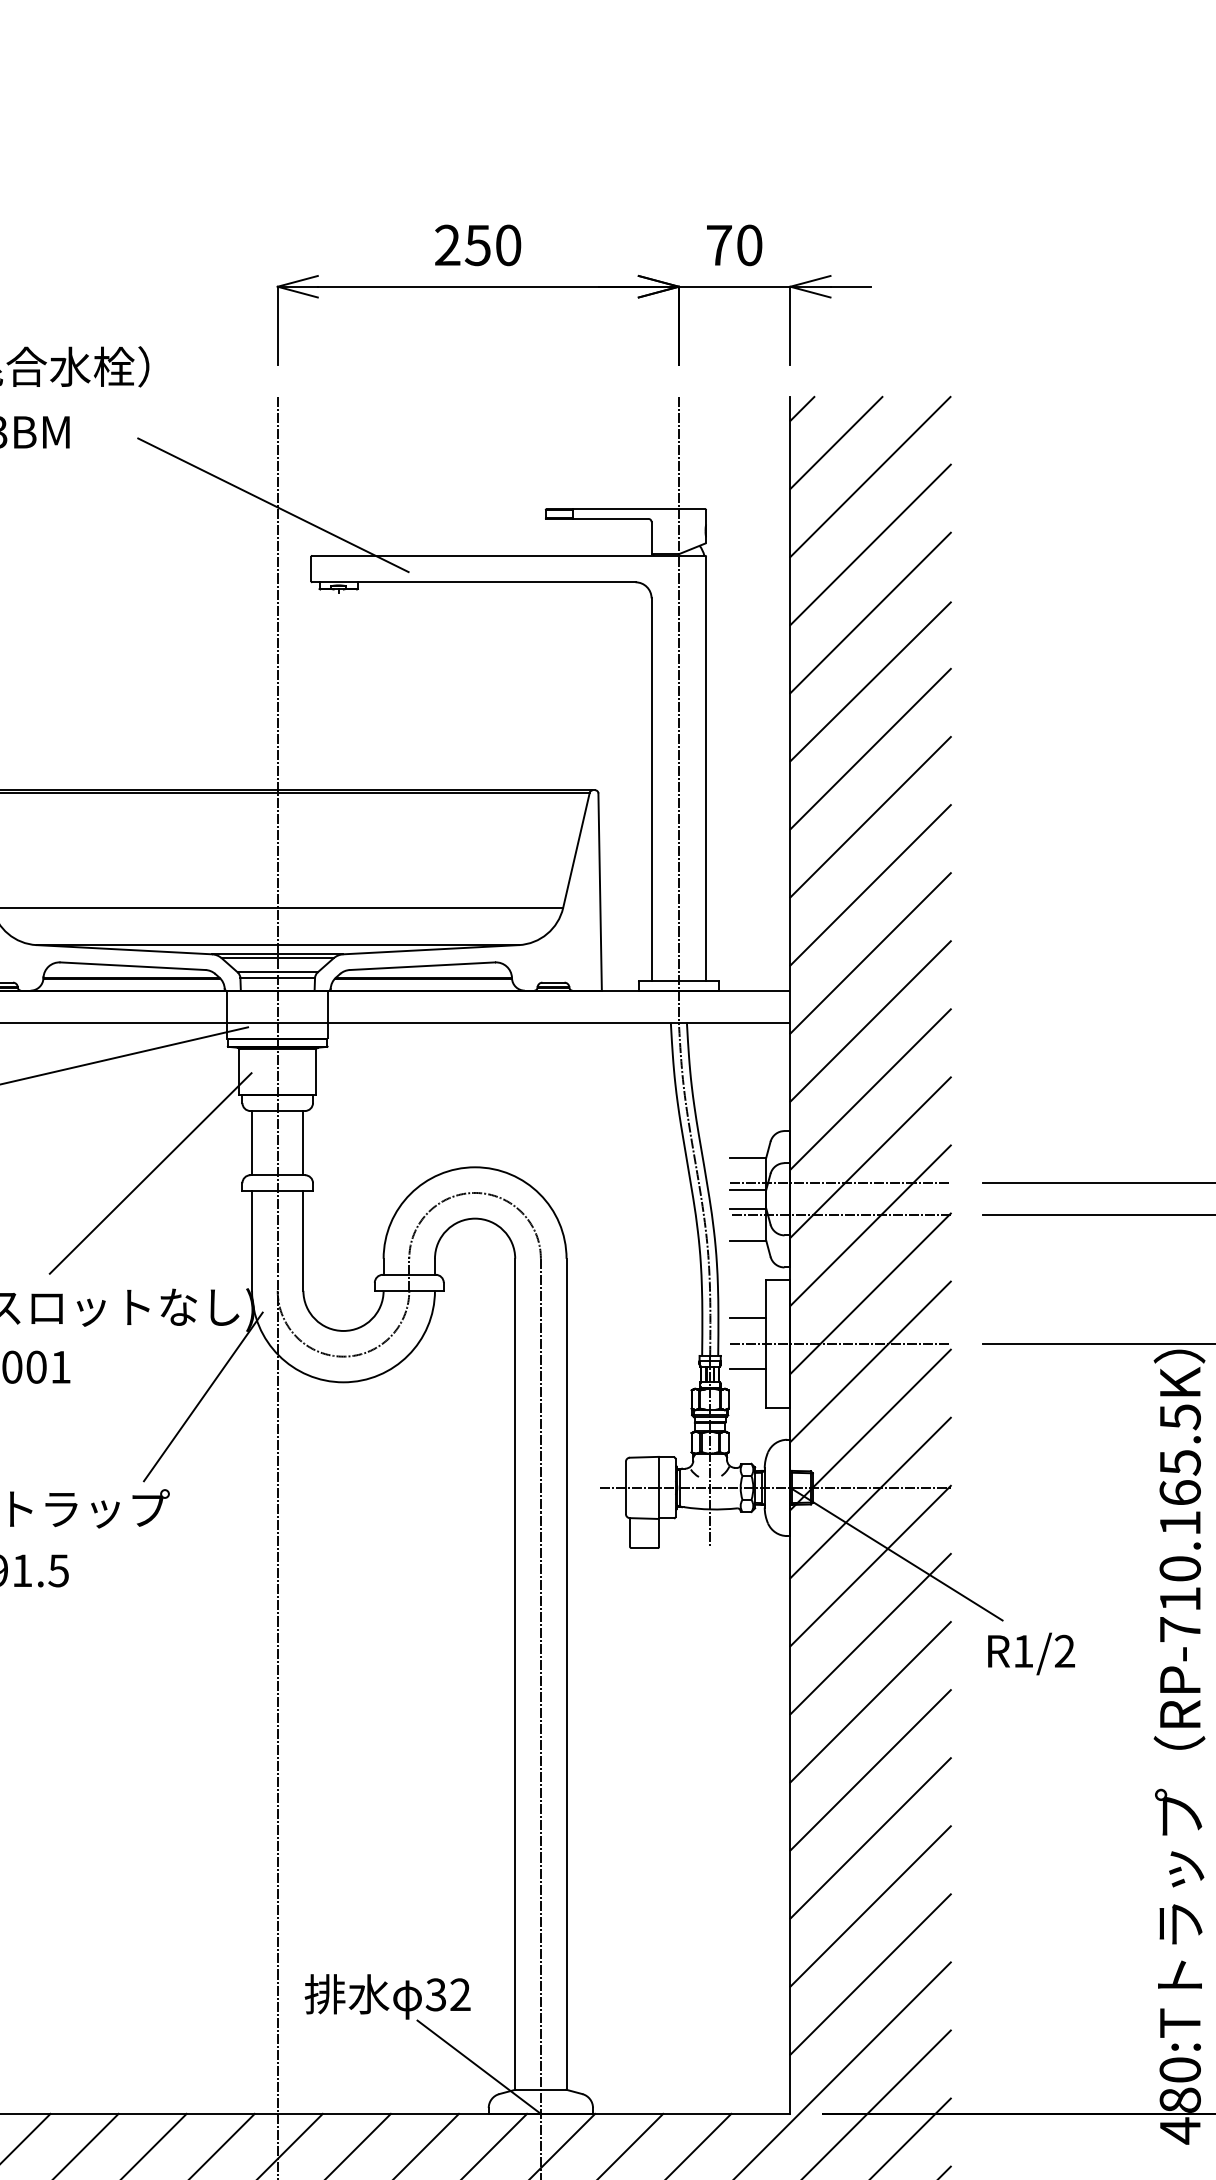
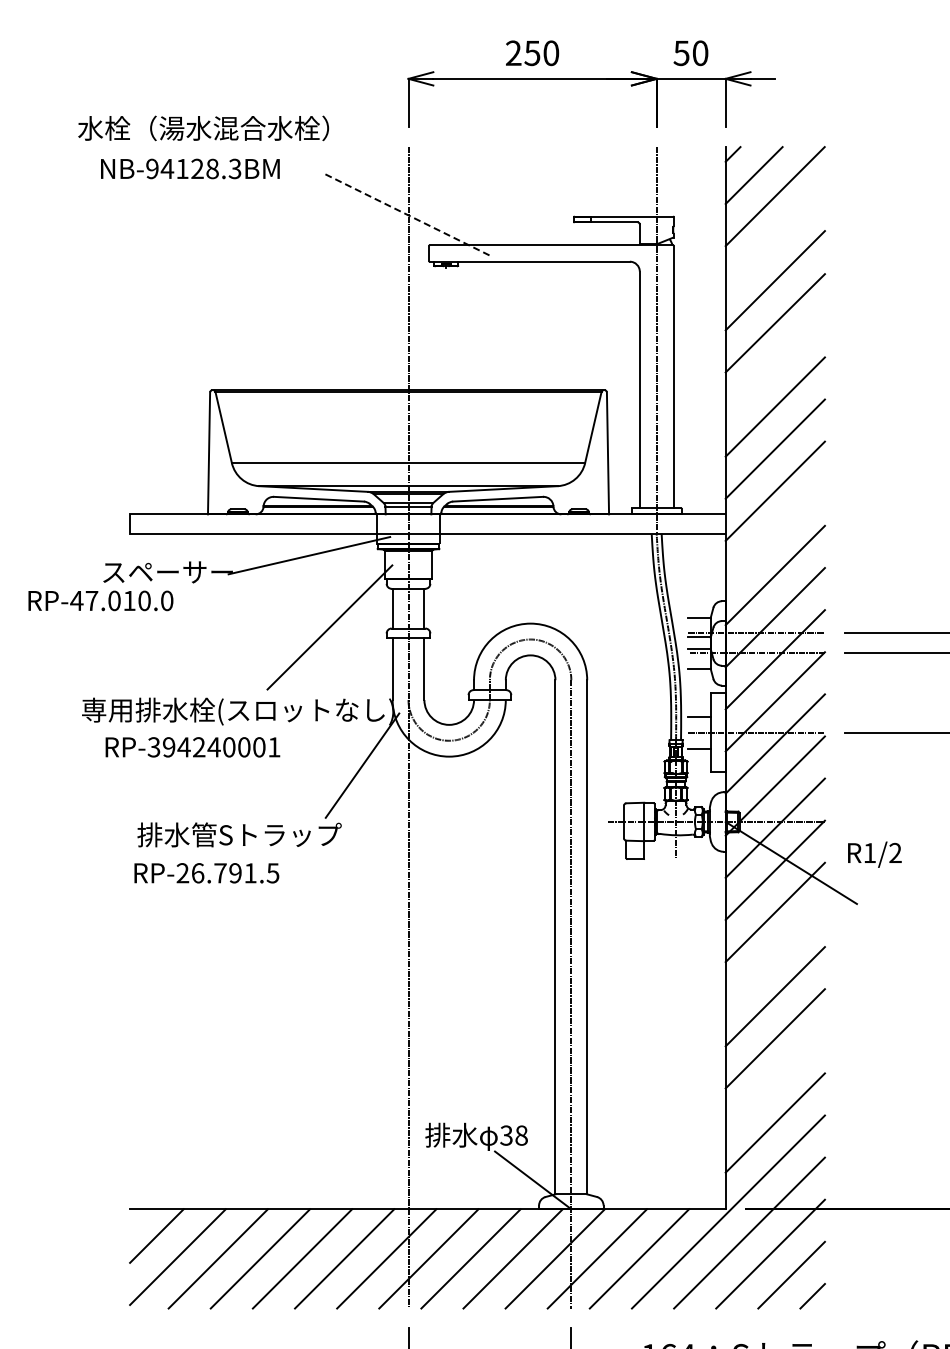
text: (718, 245) -> (681, 53), 70 -> 50
line: (272, 504) -> (405, 213), solid -> dashed
line: (869, 544) -> (774, 238), removed
line: (869, 748) -> (774, 364), removed
line: (869, 1021) -> (774, 533), removed
text: (1030, 1653) -> (874, 854), moved
line: (869, 1702) -> (774, 954), removed
line: (869, 1905) -> (774, 1080), removed
text: (460, 1994) -> (521, 1135), 32 -> 38

